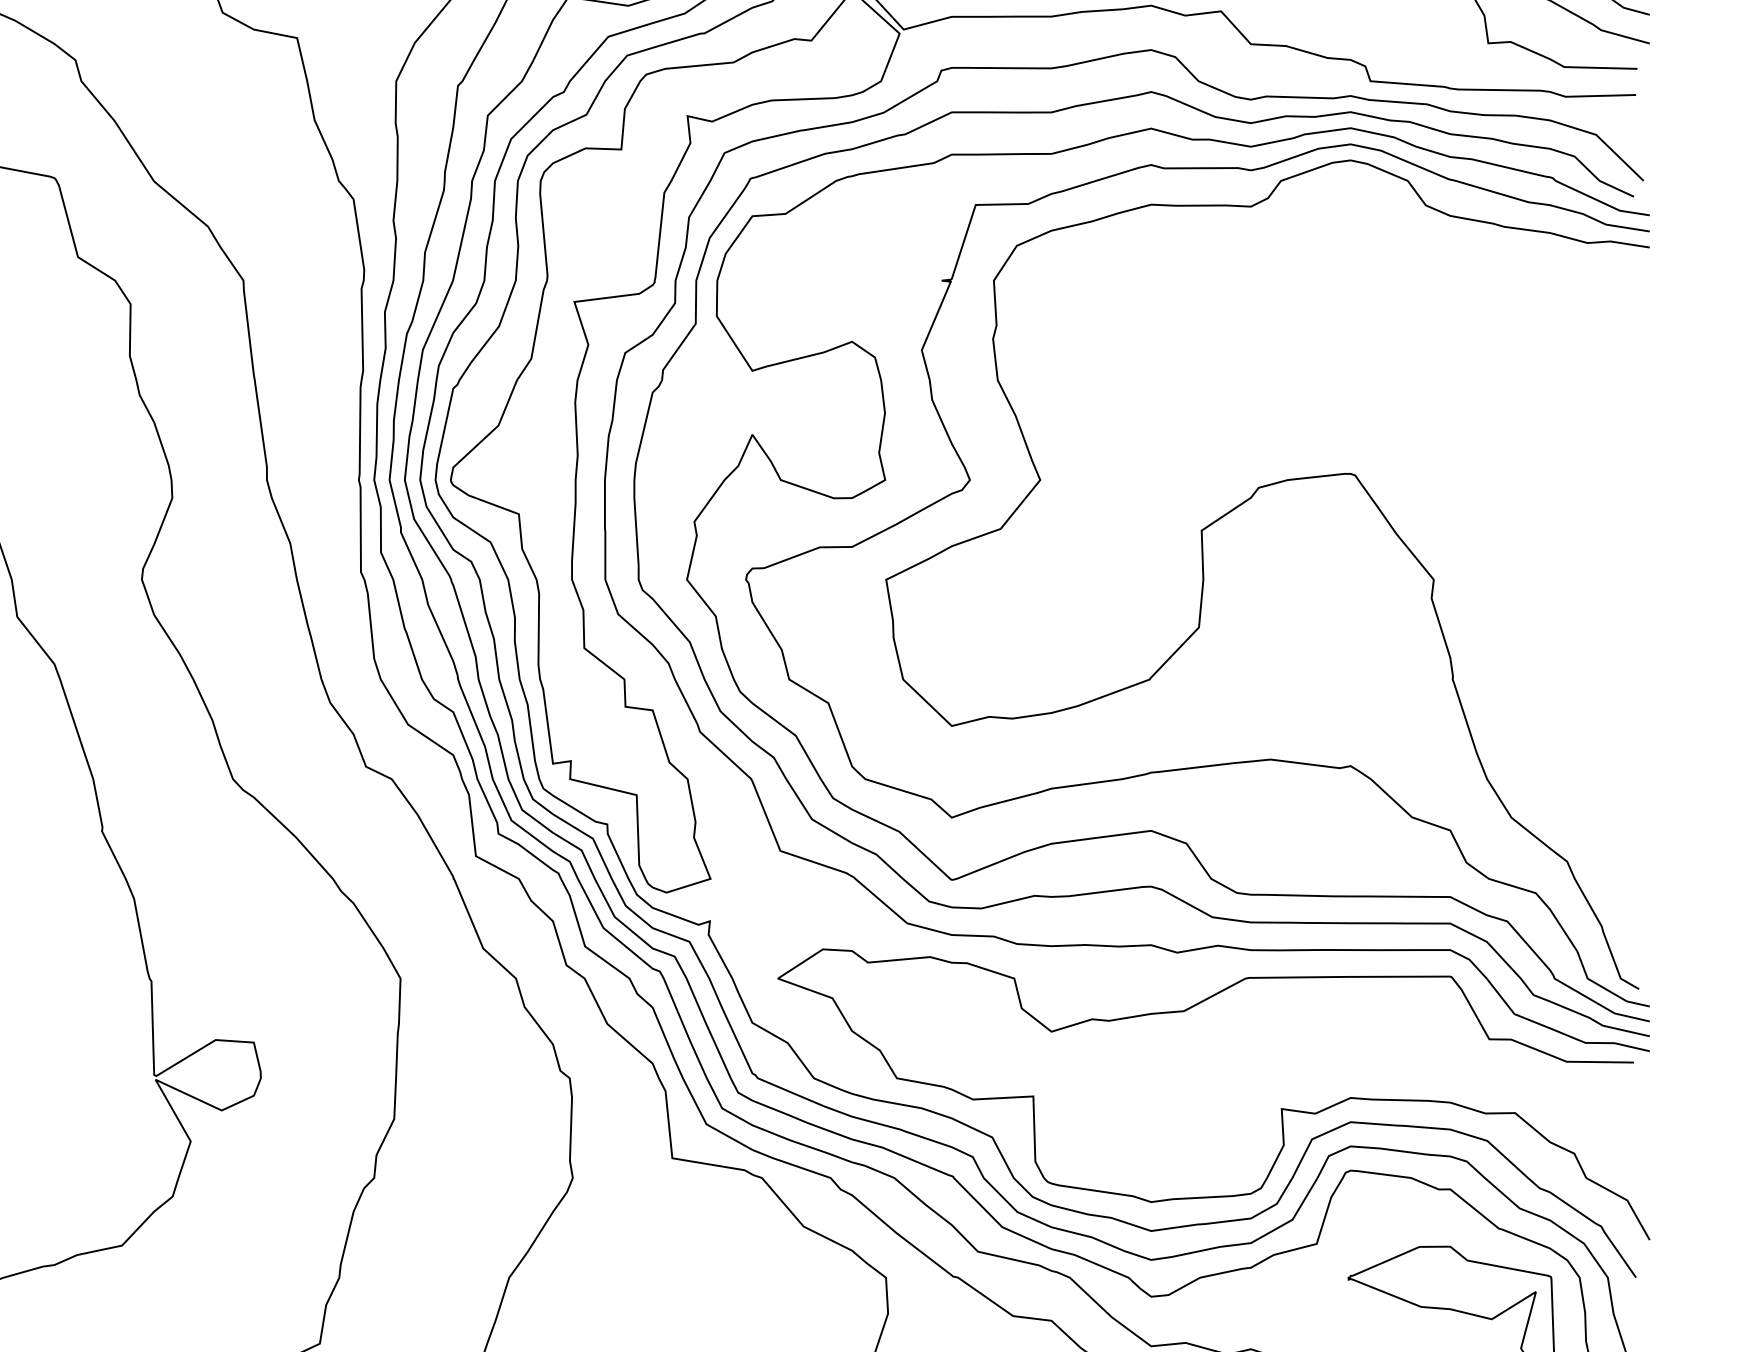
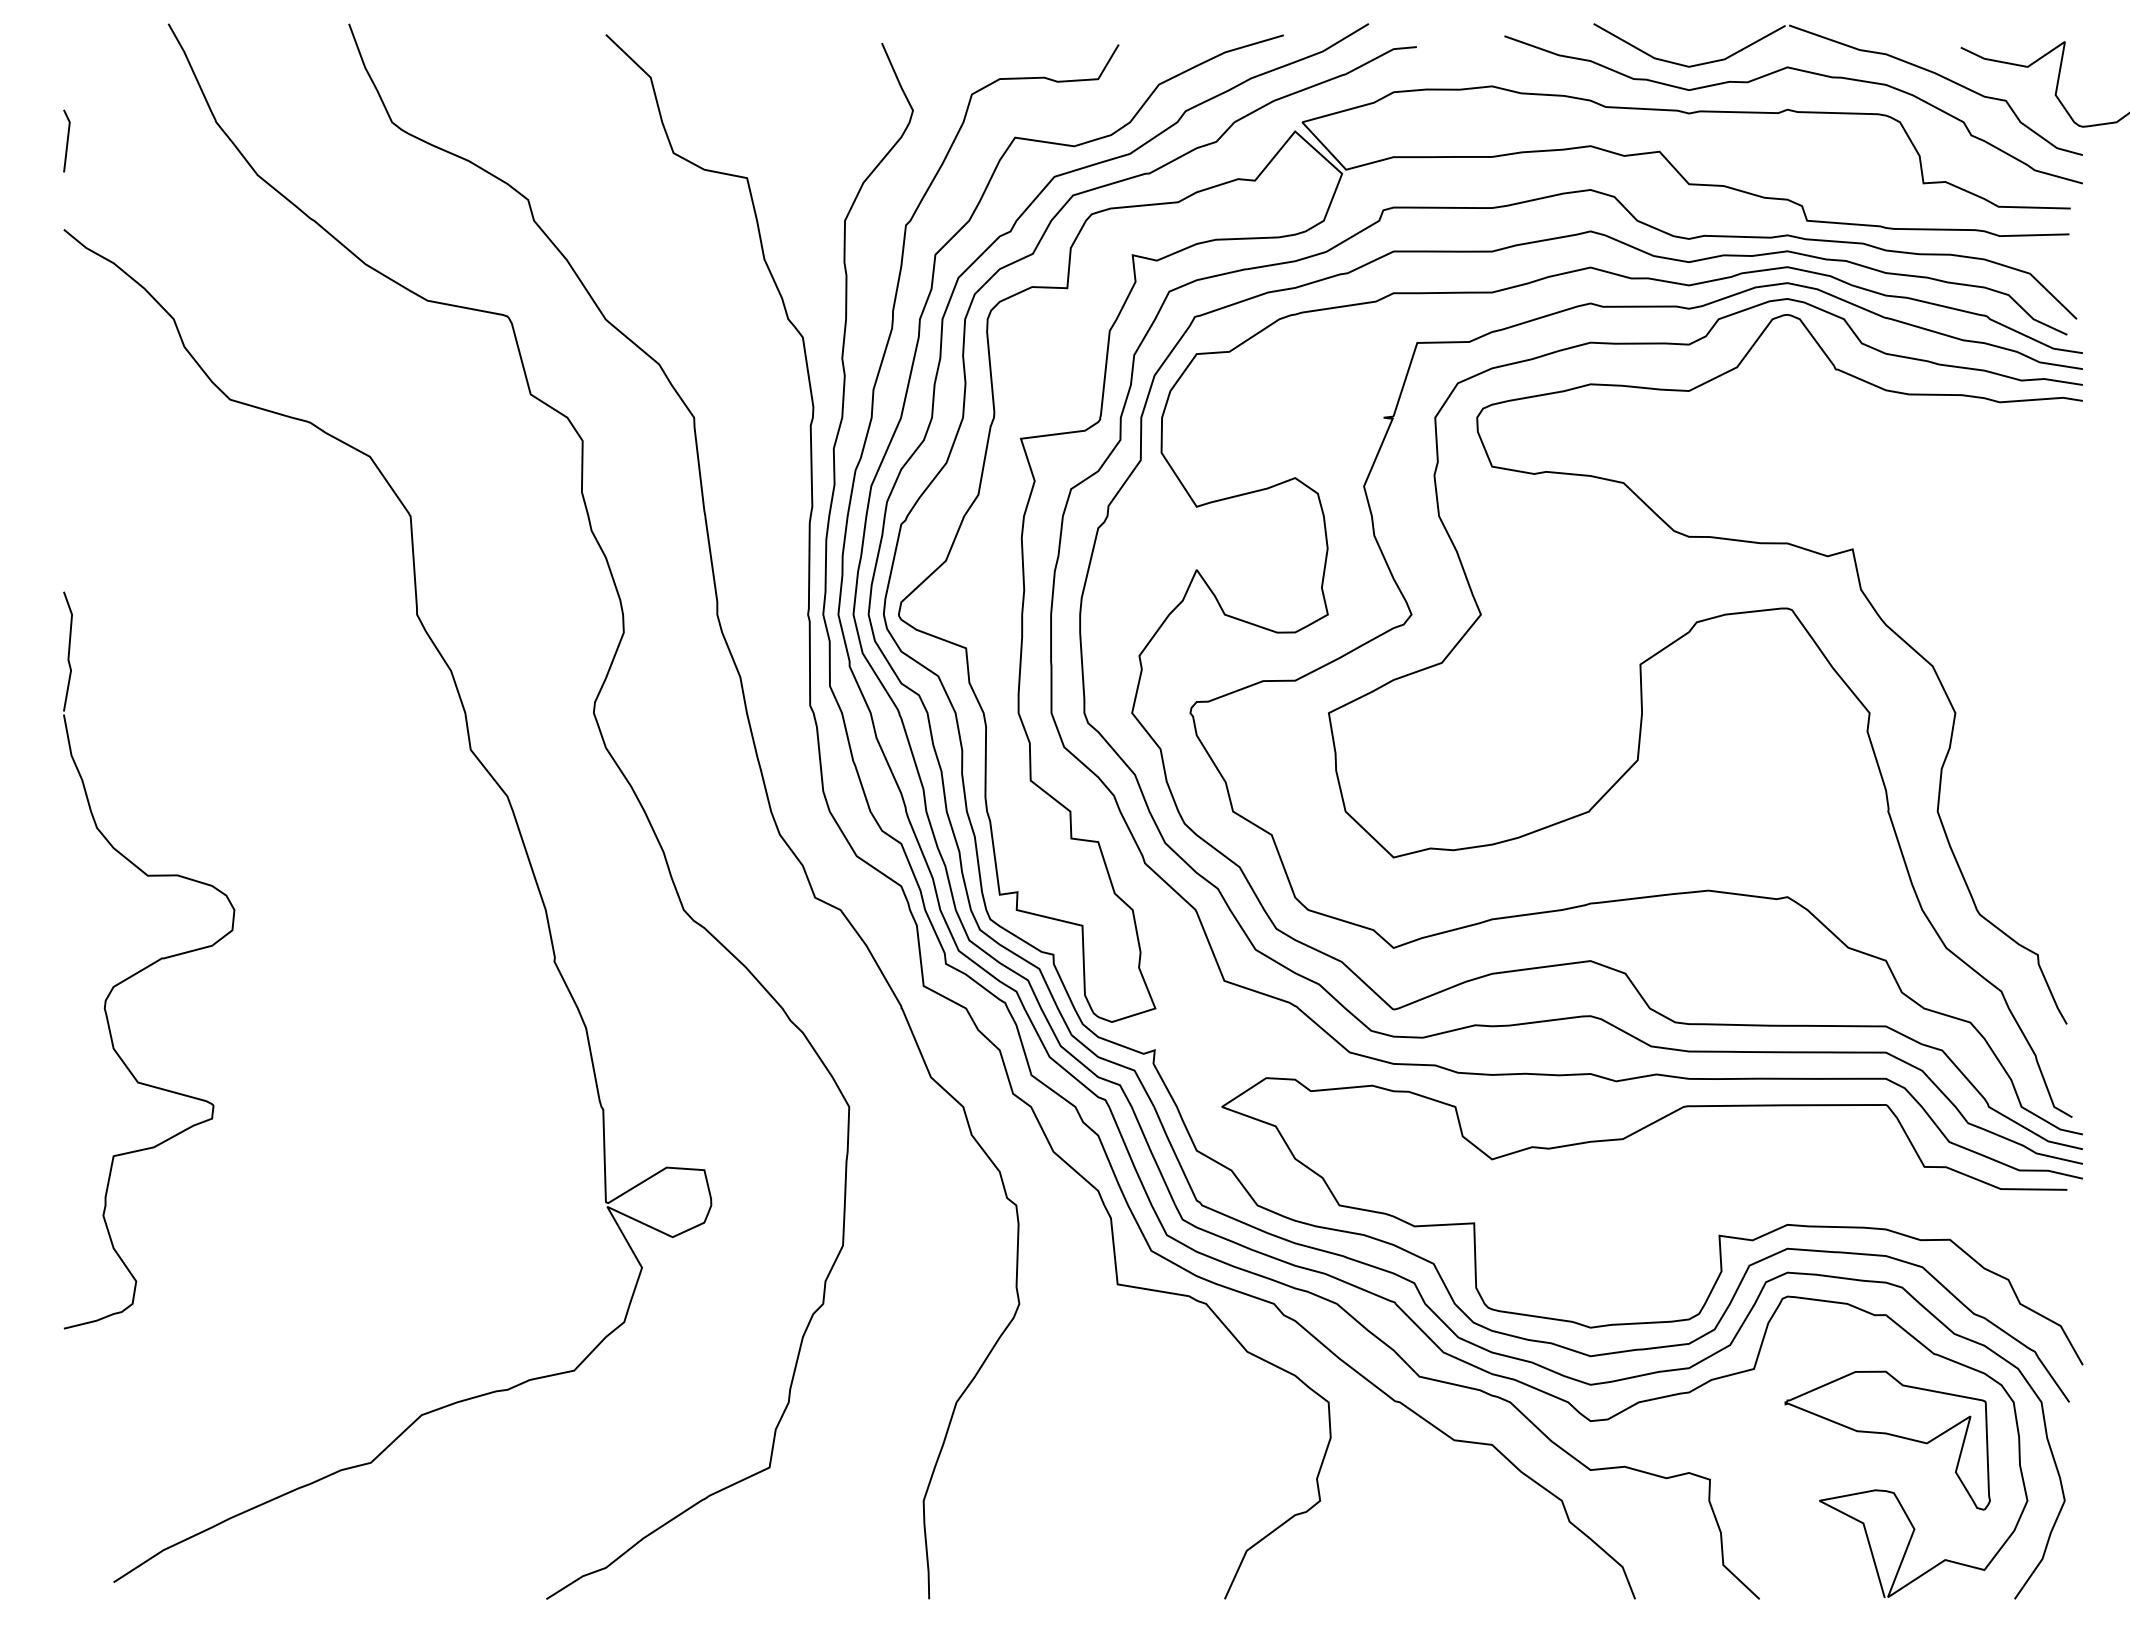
curve: (1433, 469) -> (1869, 604), added

